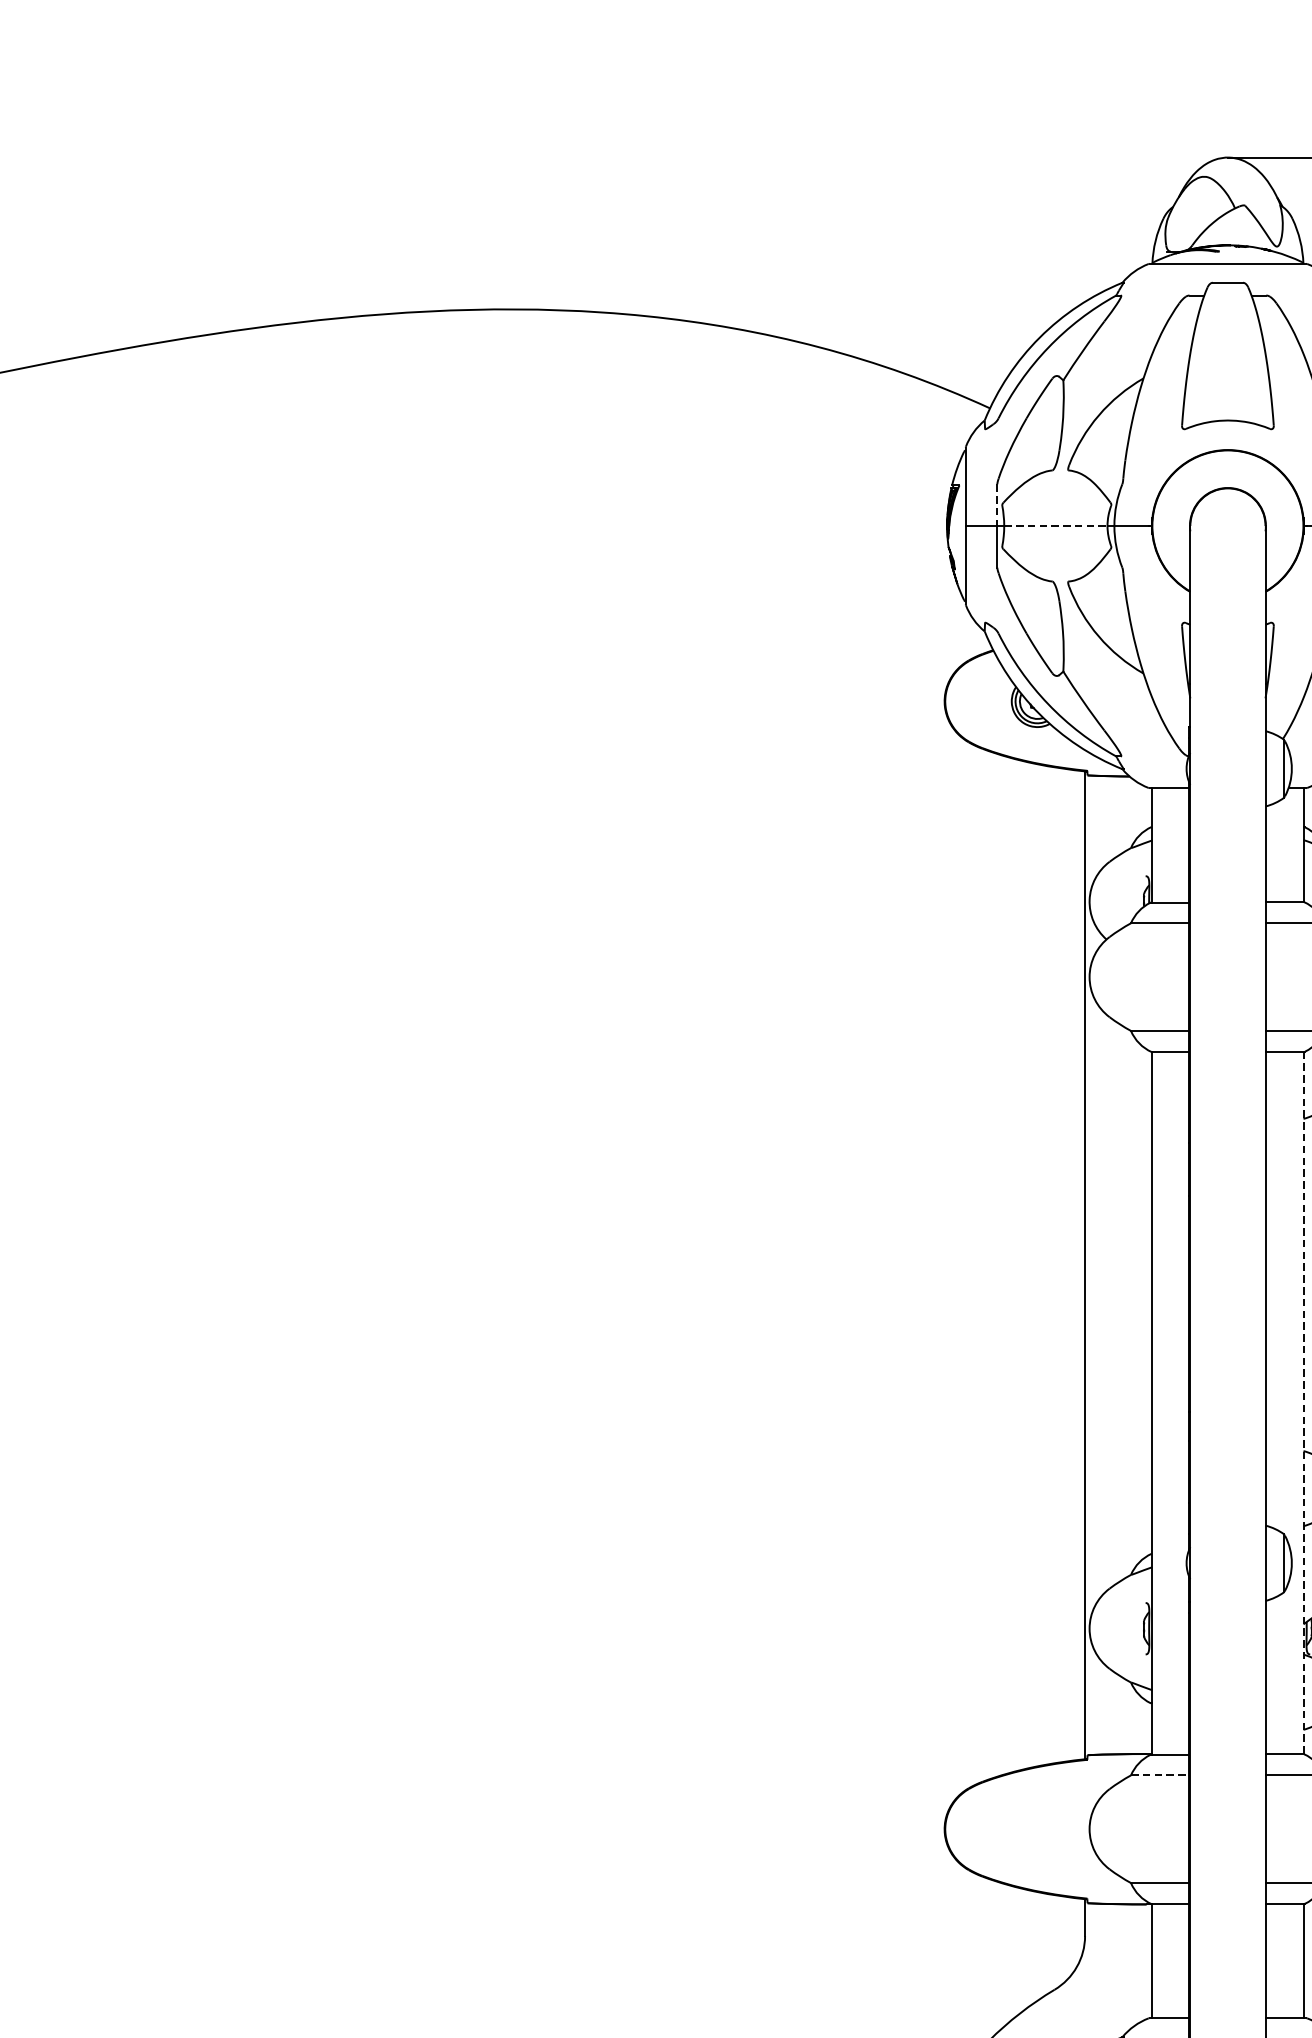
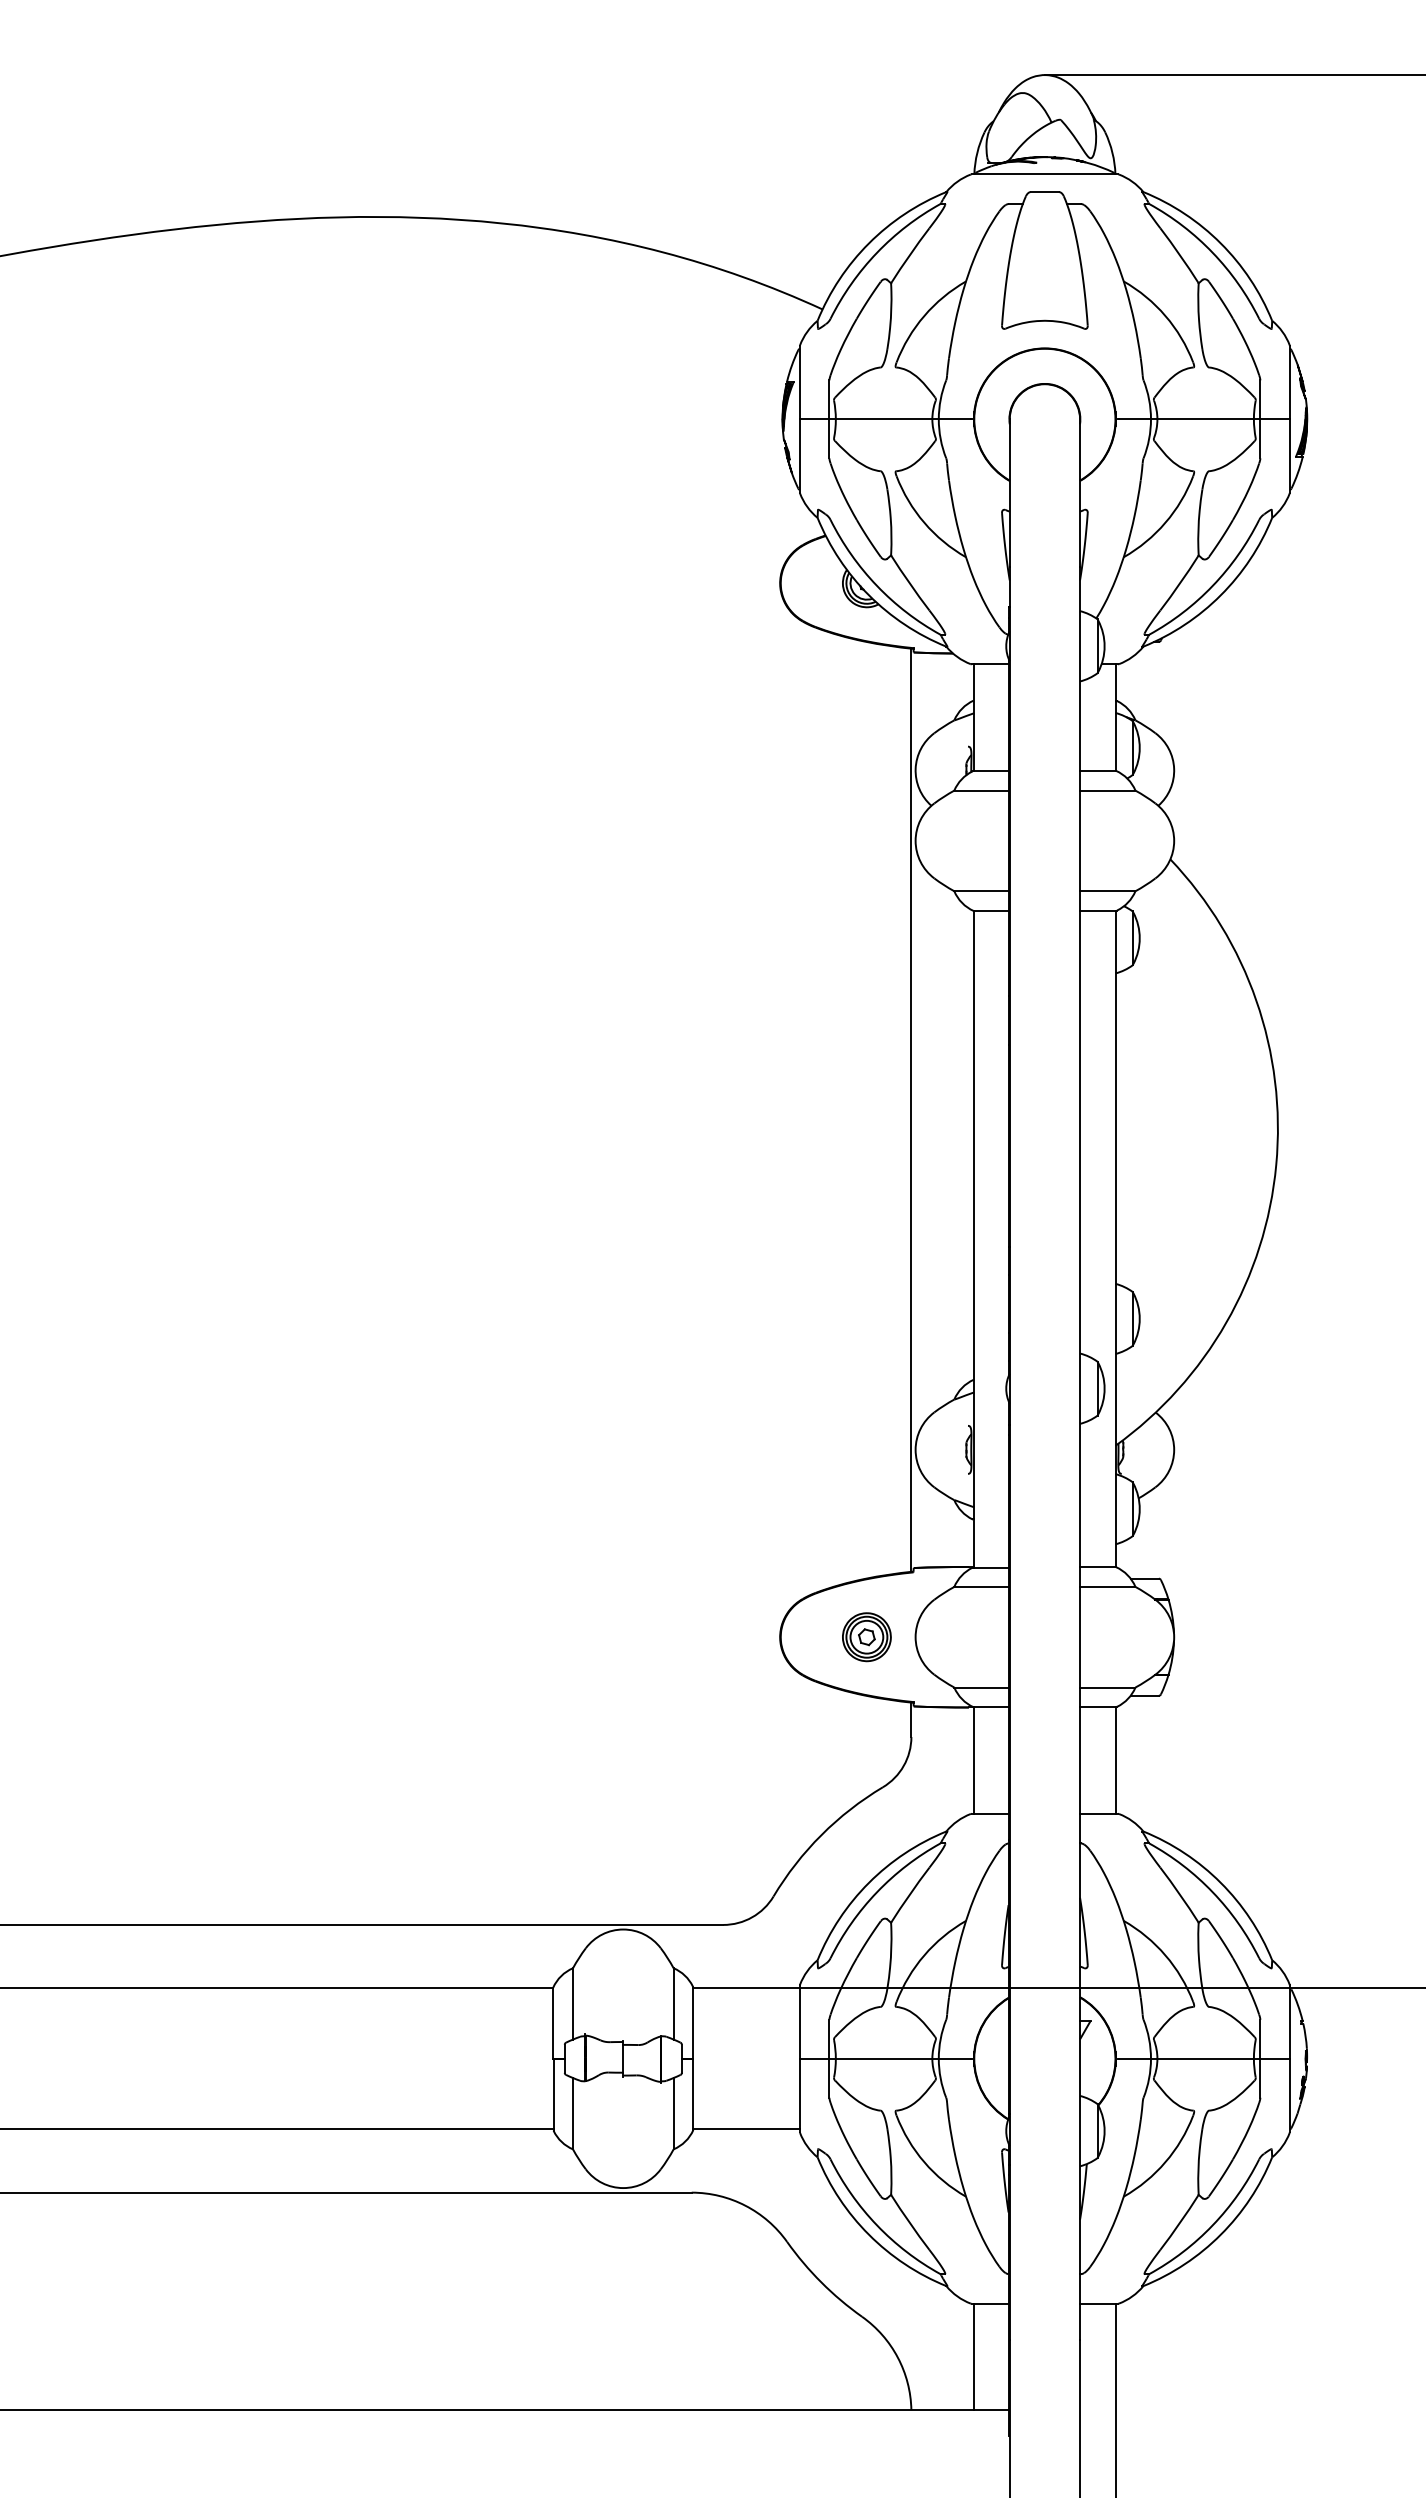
line: (997, 505) -> (829, 400), dashed -> solid
line: (1056, 526) -> (884, 419), dashed -> solid
line: (1303, 1403) -> (1115, 1239), dashed -> solid
line: (1160, 1774) -> (981, 1586), dashed -> solid
part: (1037, 1829) -> (866, 1637), added

